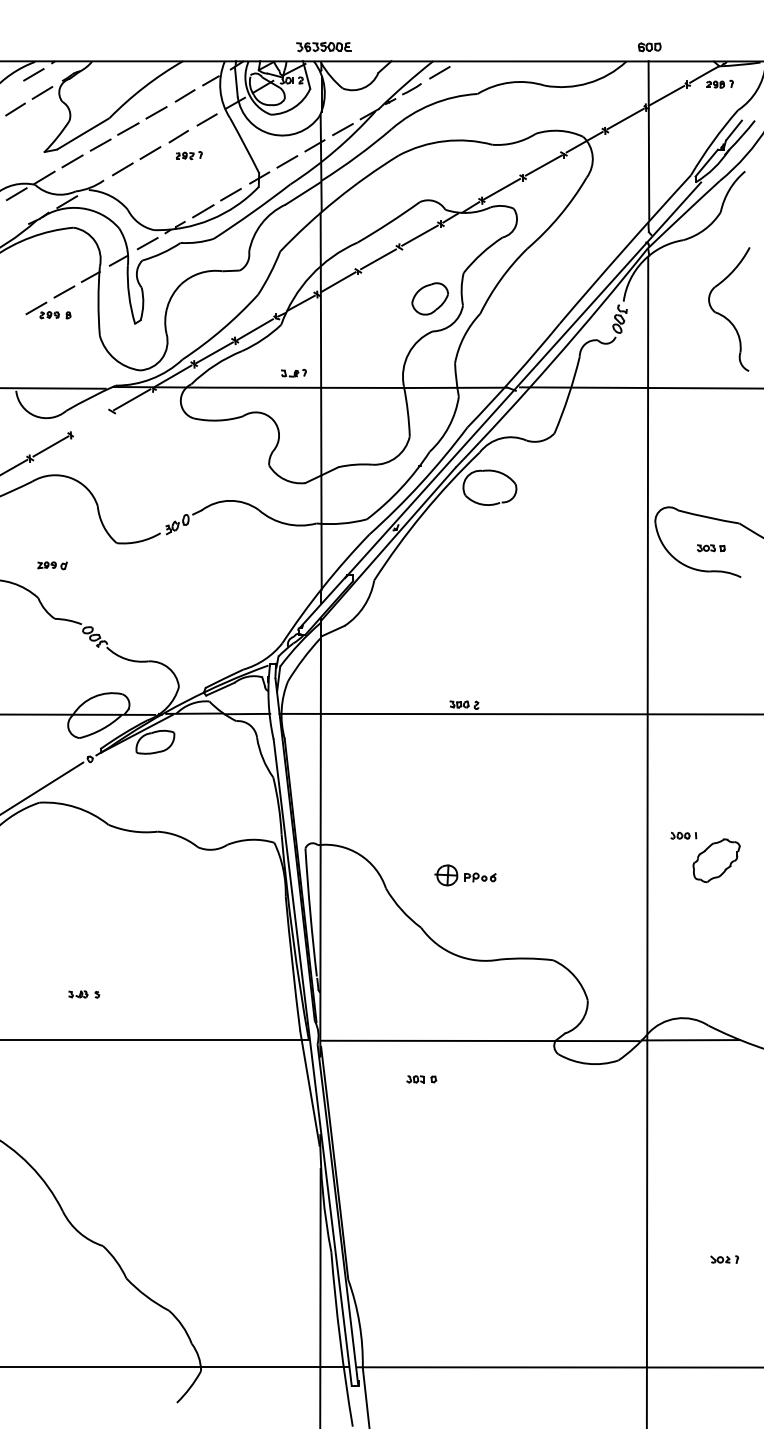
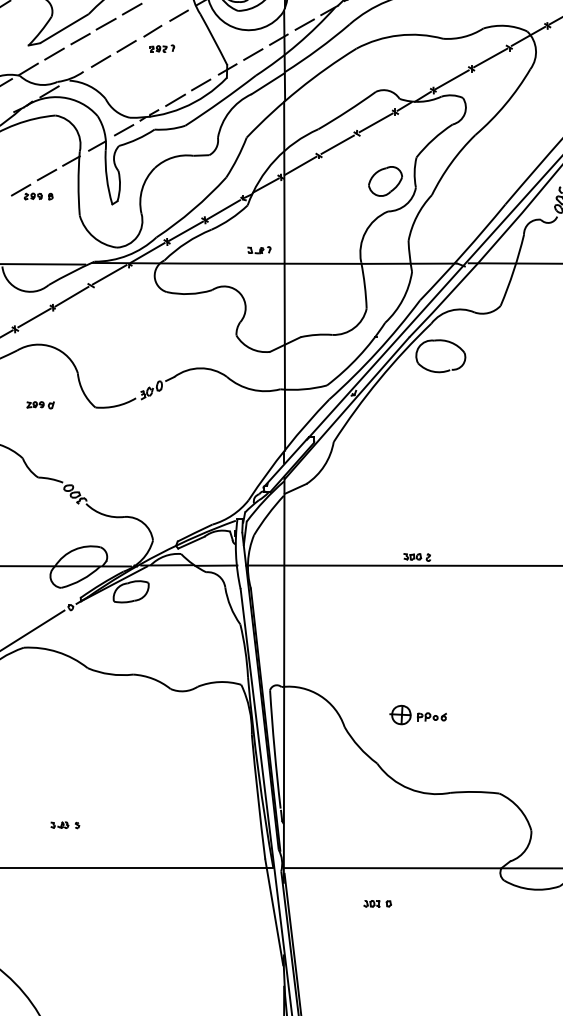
line: (91, 423) -> (72, 296), added
part: (52, 565) -> (40, 405), moved

